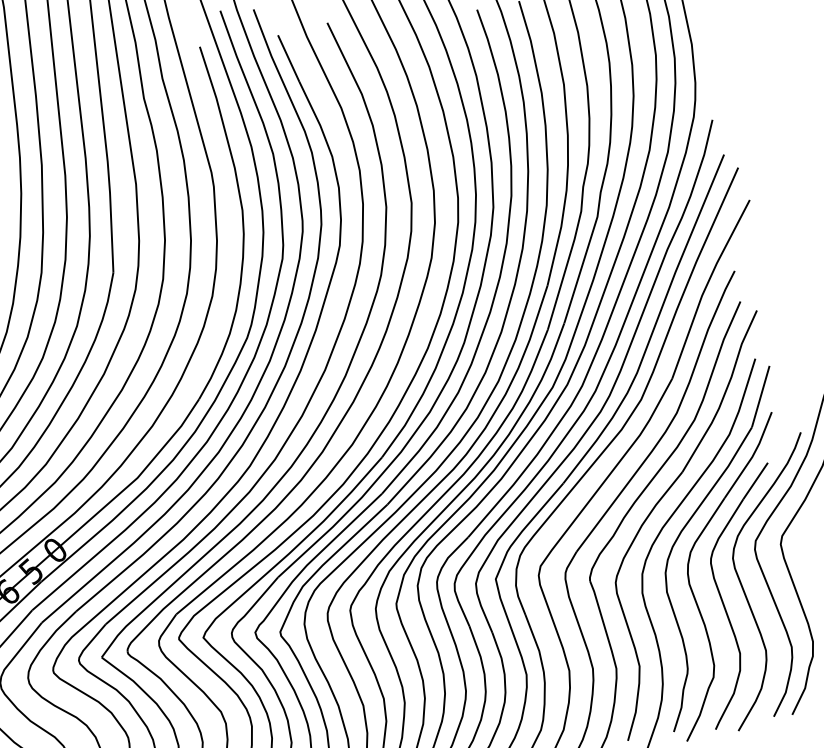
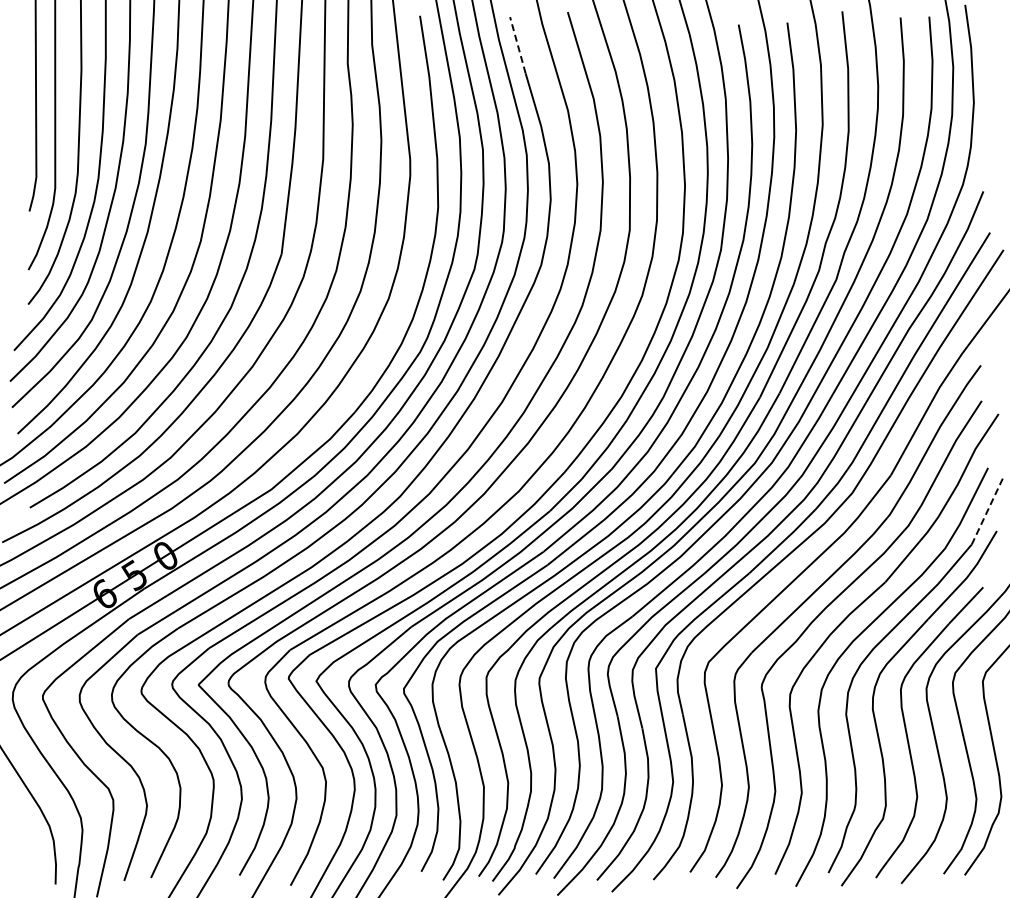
line: (288, 57) -> (517, 44), solid -> dashed
line: (761, 397) -> (987, 512), solid -> dashed

